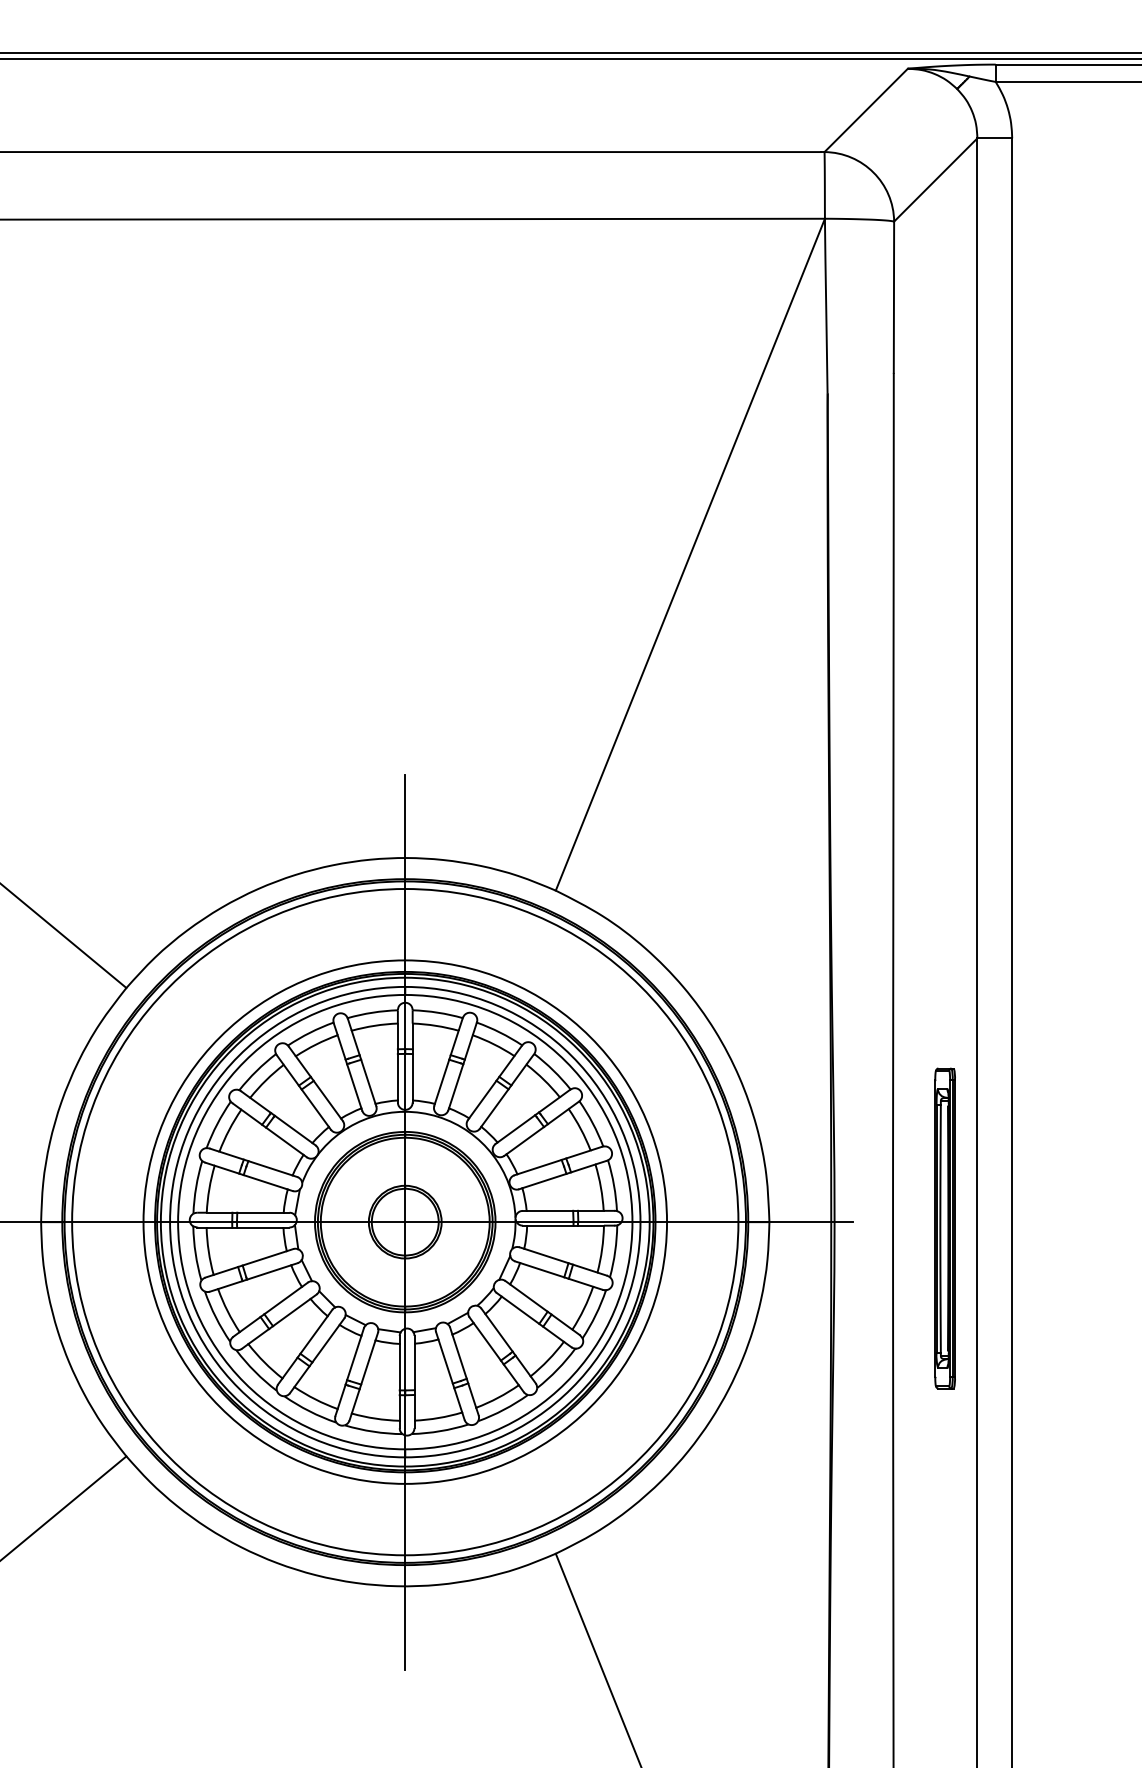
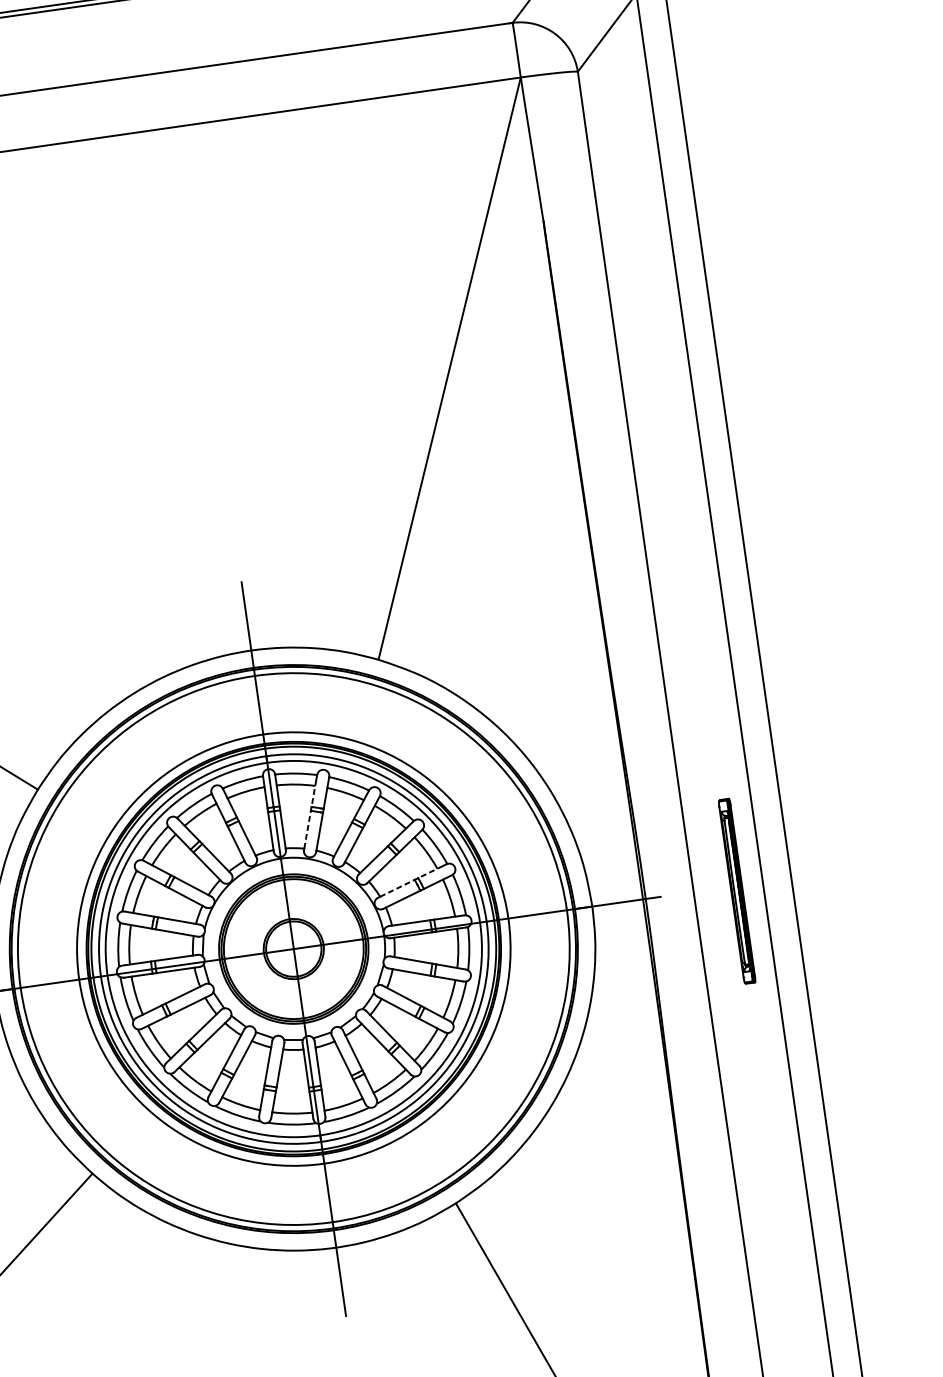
line: (446, 1066) -> (309, 816), solid -> dashed
line: (554, 1162) -> (409, 882), solid -> dashed
part: (944, 1228) -> (736, 891), size x0.7

